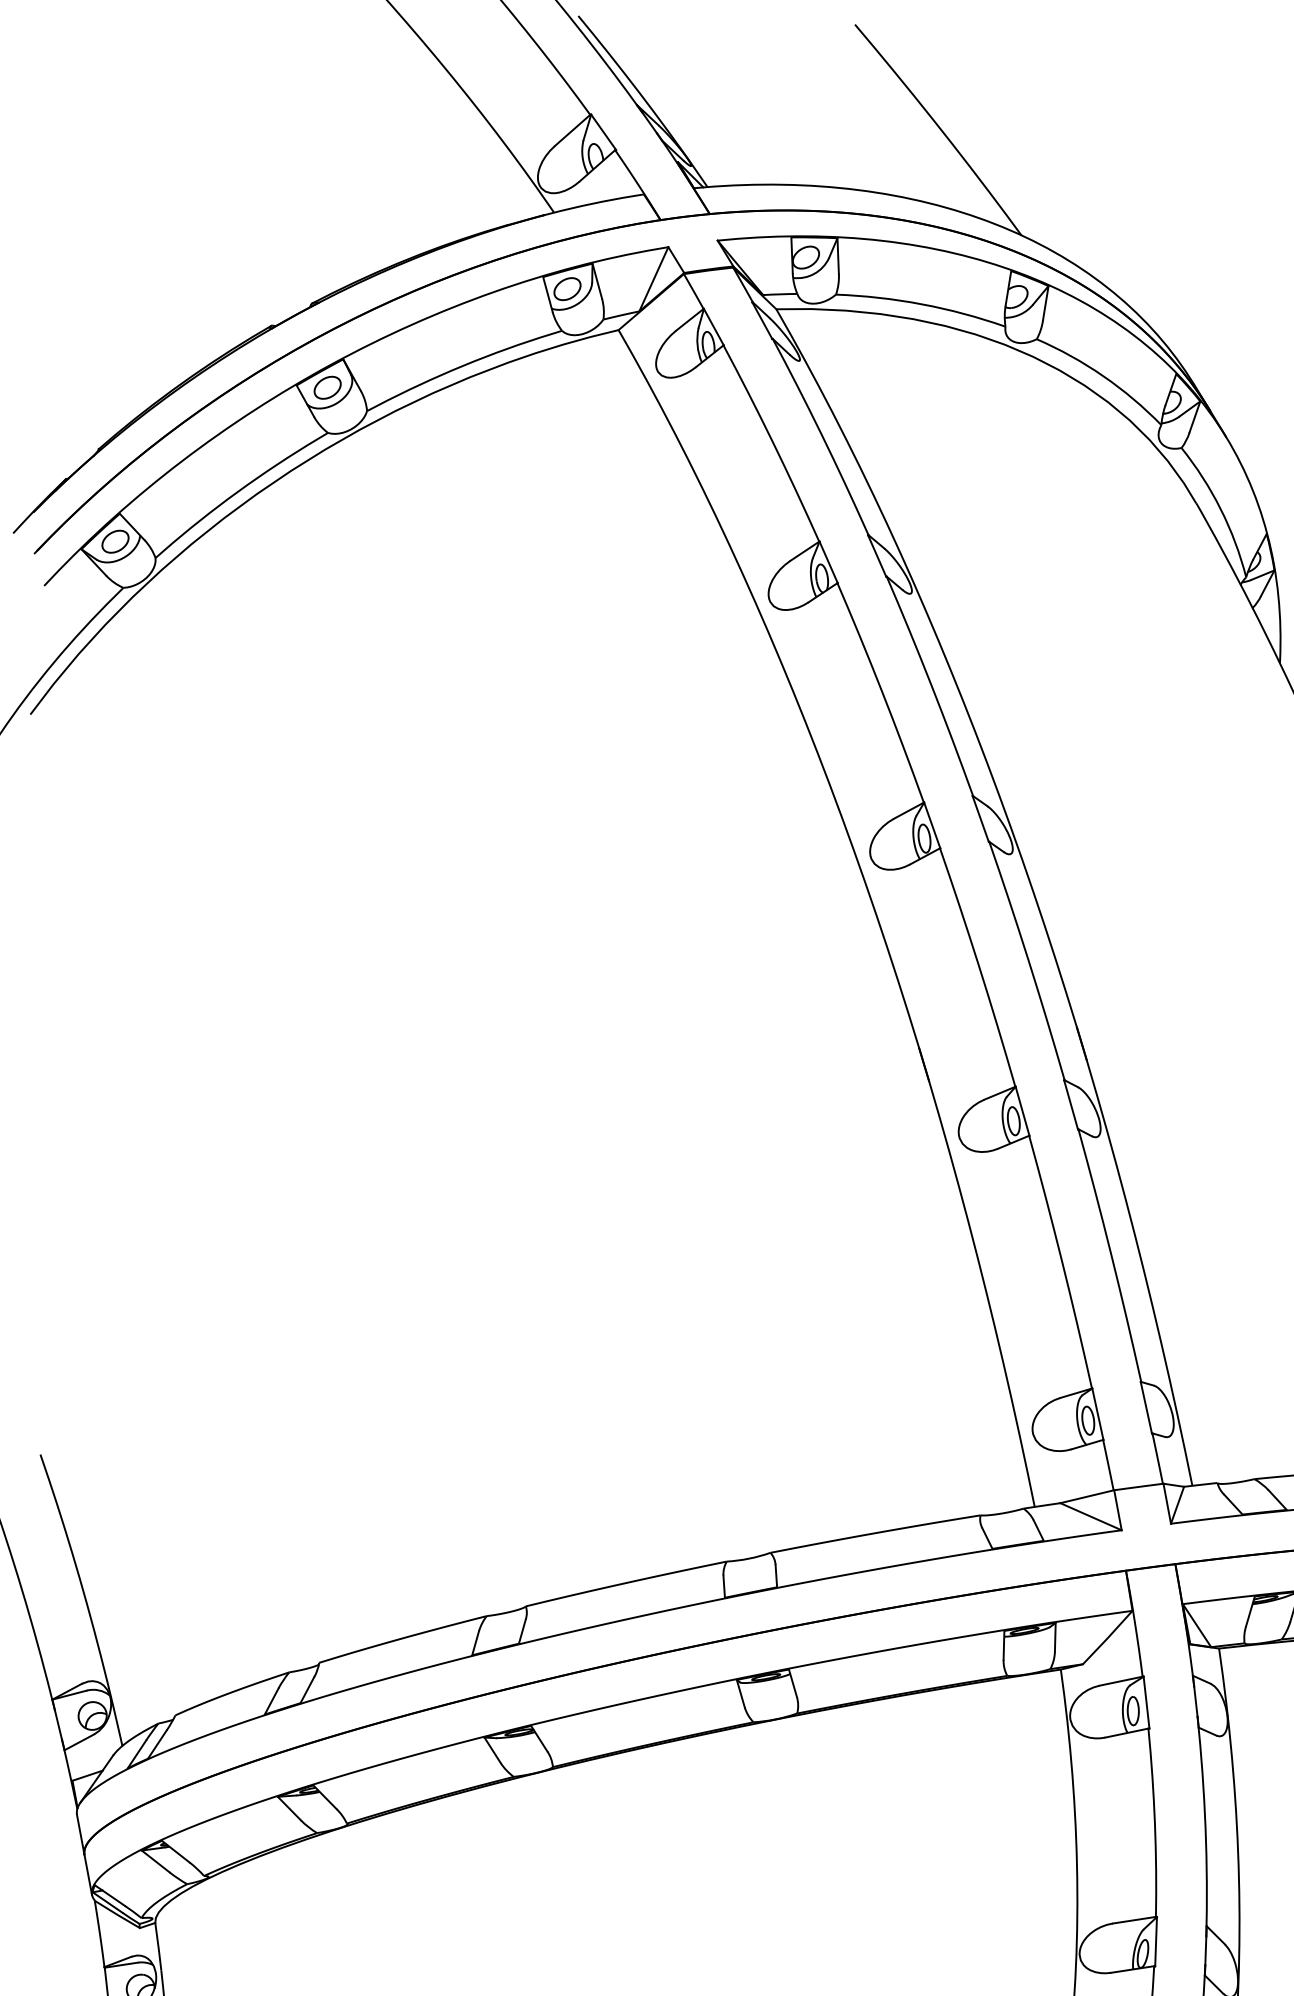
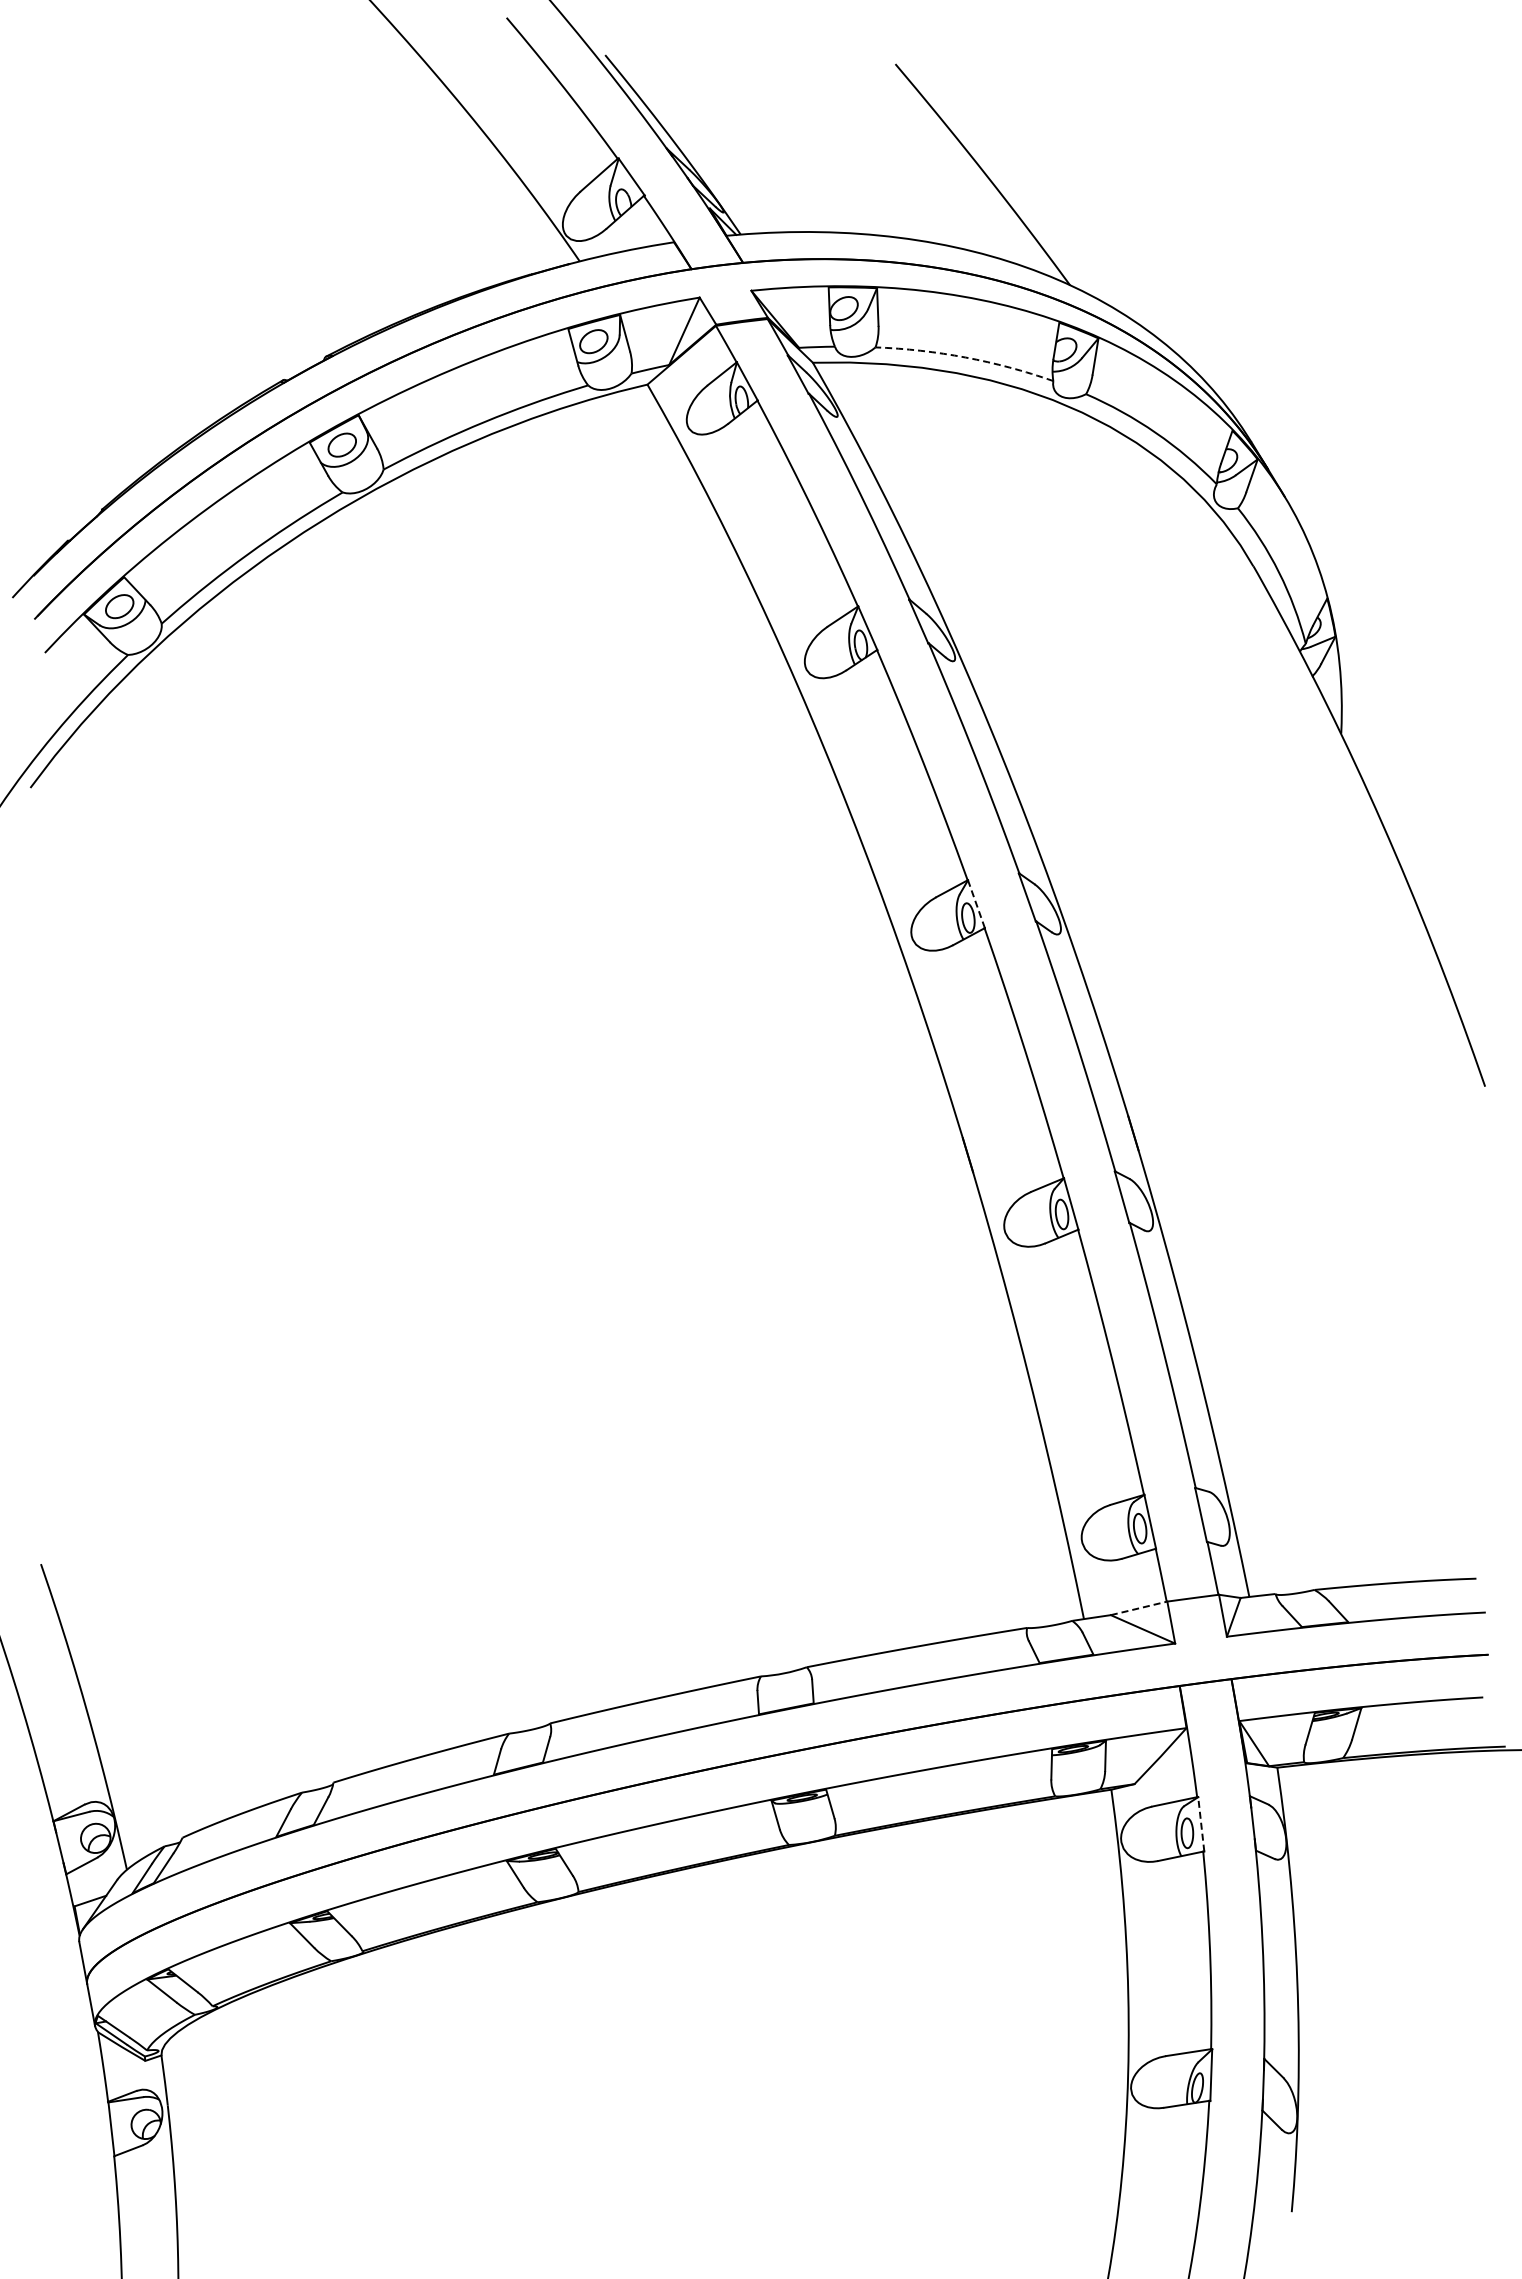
arc: (921, 304) -> (965, 357), solid -> dashed
line: (932, 824) -> (976, 903), solid -> dashed
line: (1087, 1496) -> (1139, 1608), solid -> dashed
line: (1146, 1701) -> (1201, 1823), solid -> dashed

